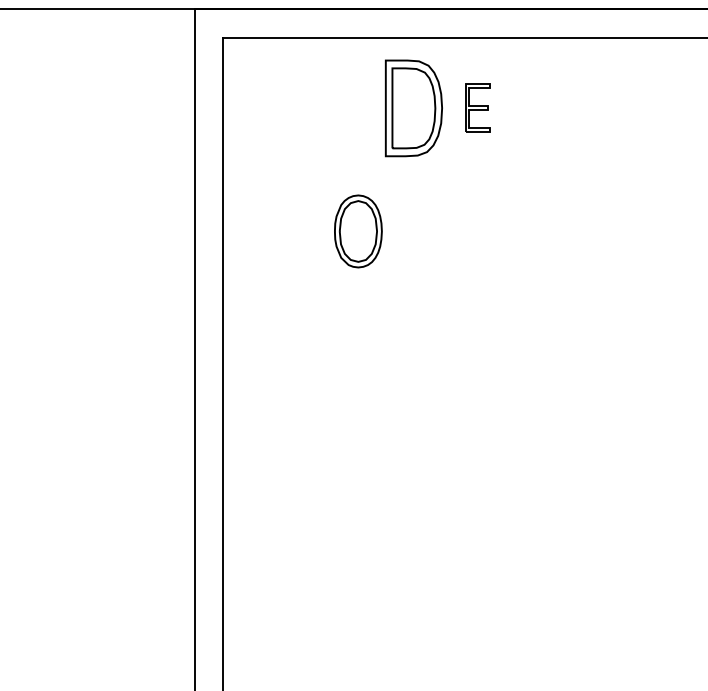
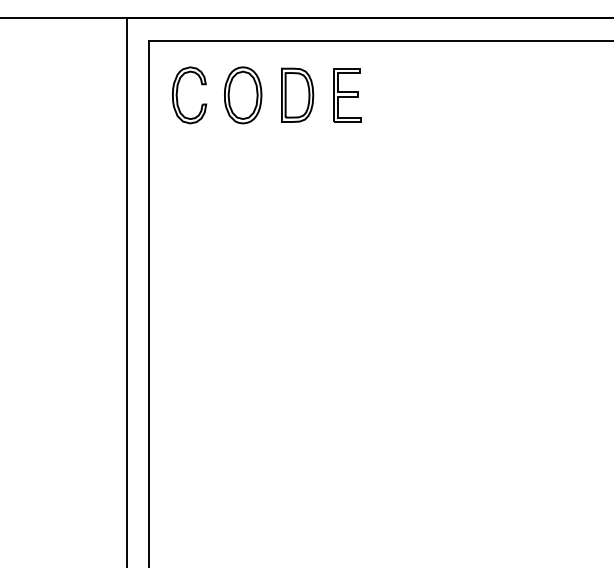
part: (414, 107) -> (297, 94), size x0.71
part: (260, 108) -> (177, 95), added
part: (478, 108) -> (347, 95), size x1.43
part: (358, 231) -> (243, 95), moved

